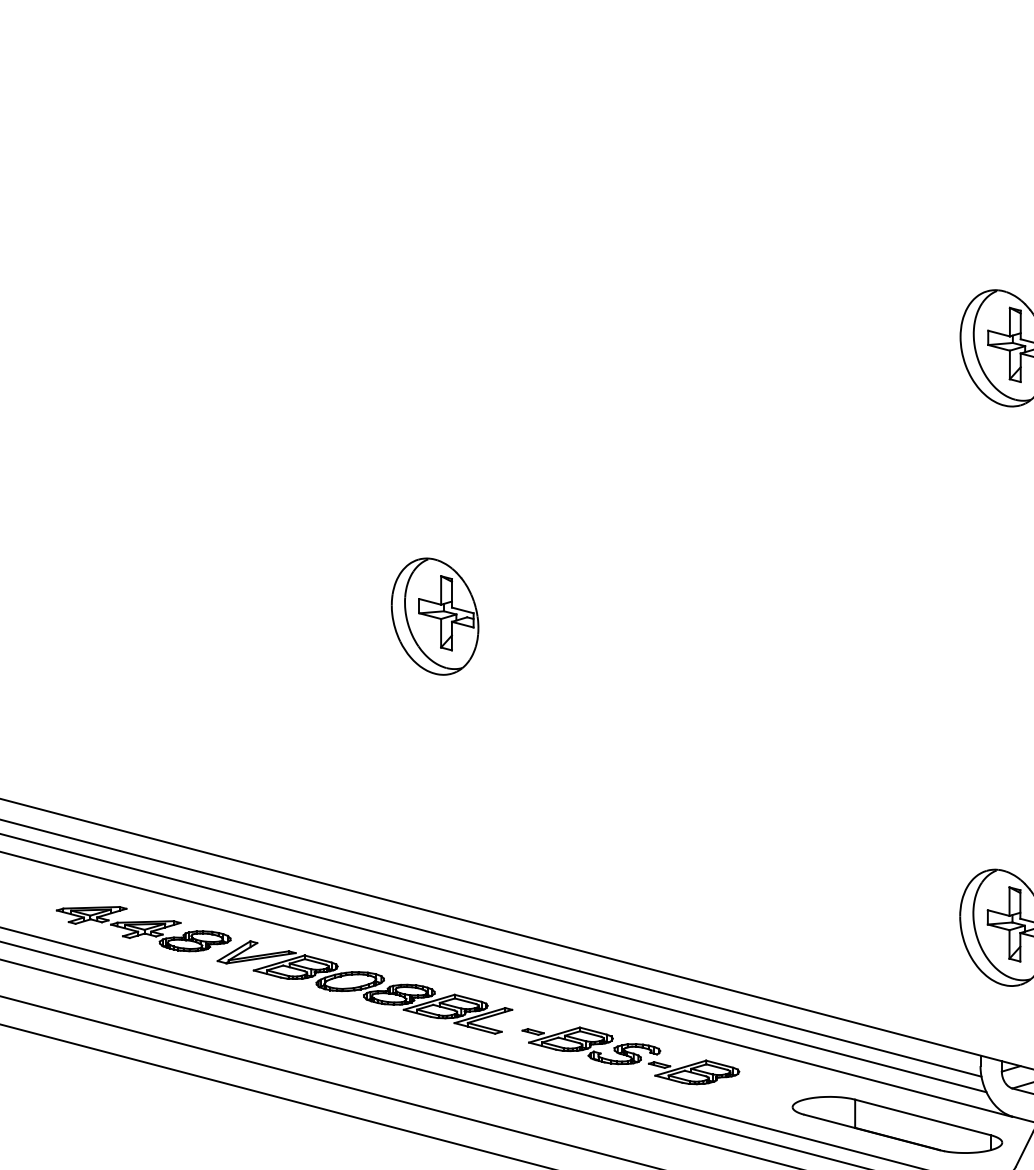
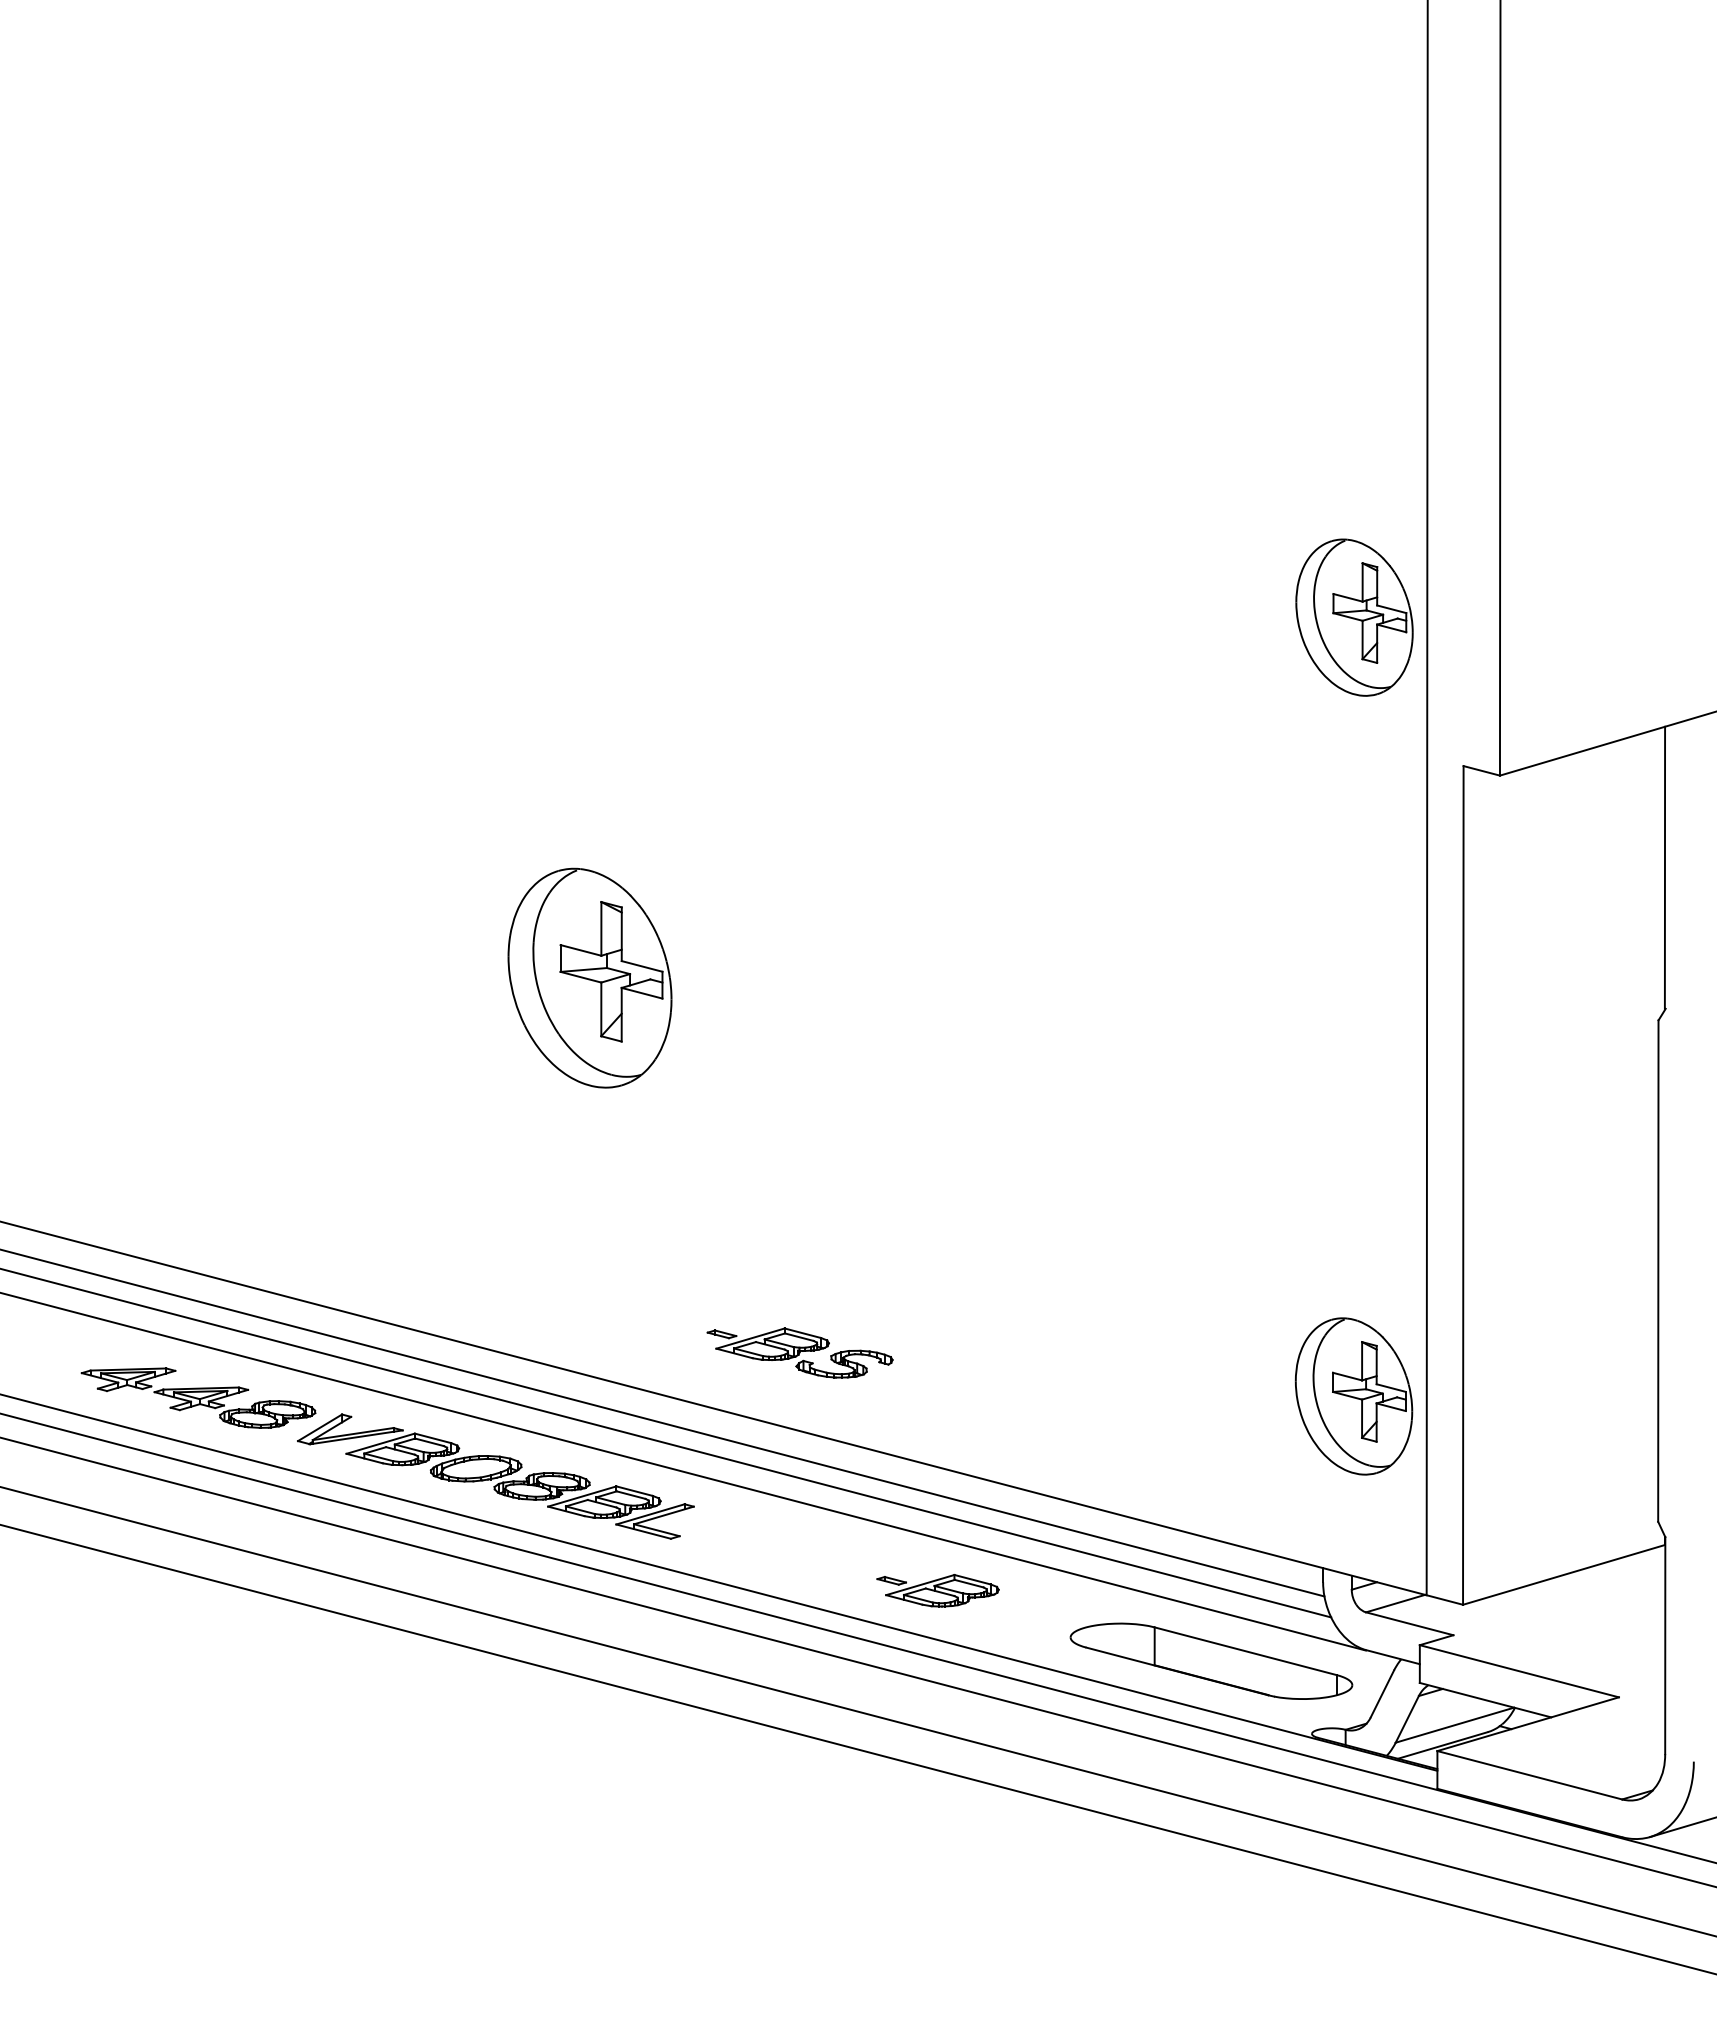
part: (435, 616) -> (590, 978), size x1.4
part: (590, 1045) -> (799, 1352), moved

